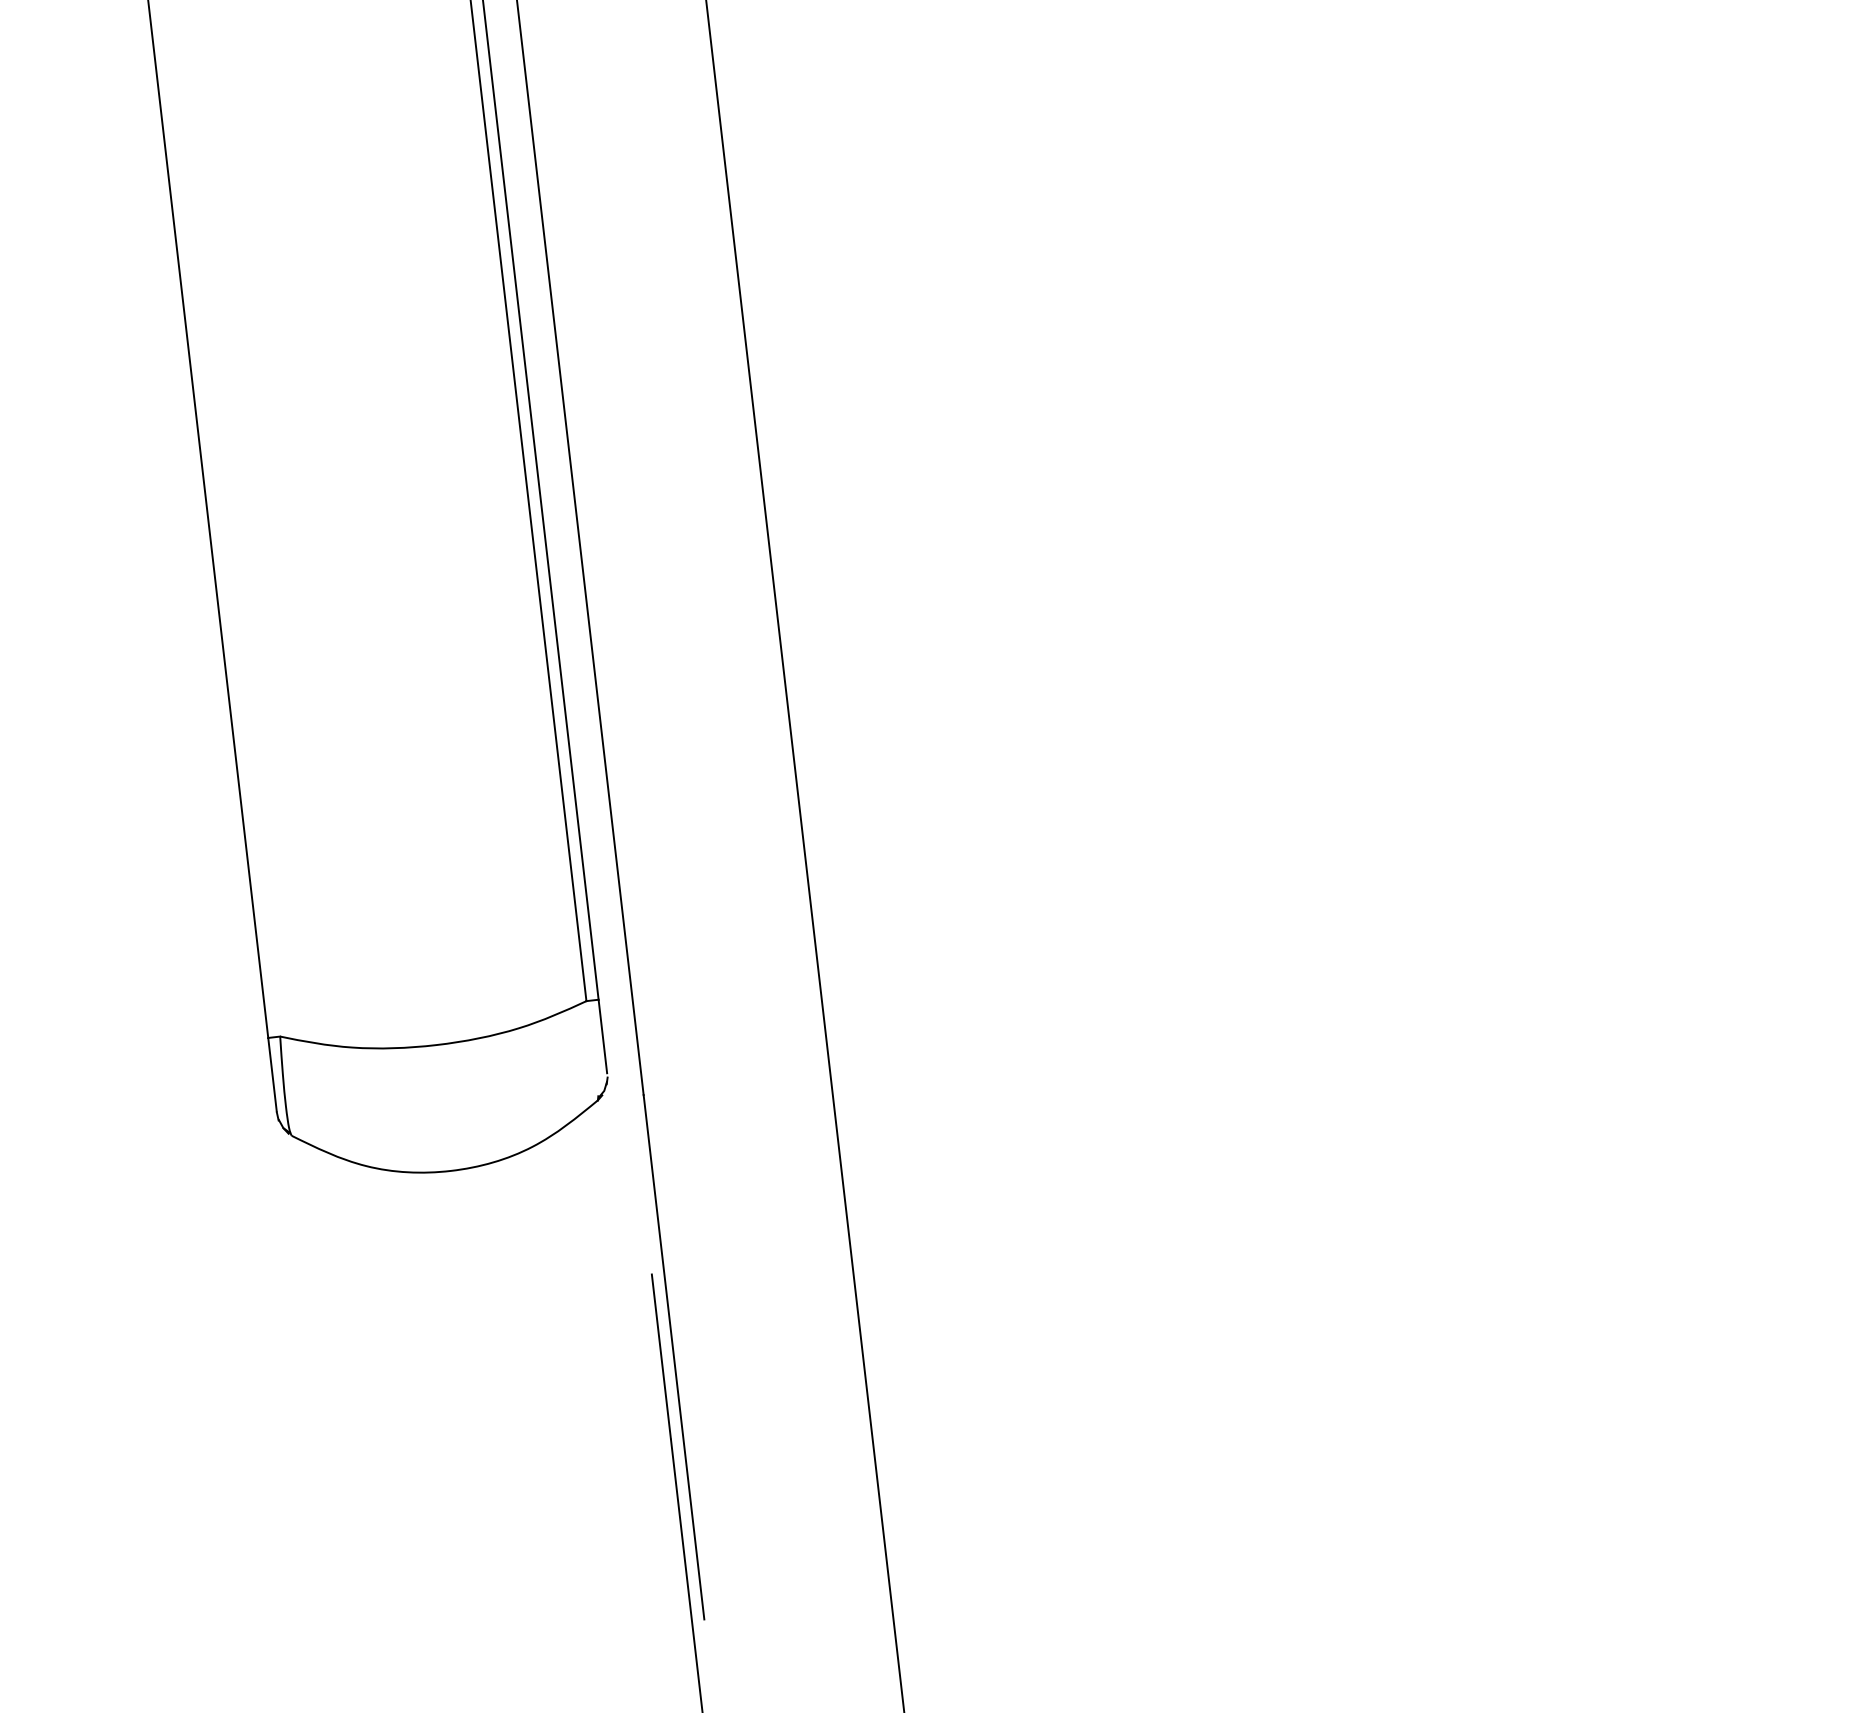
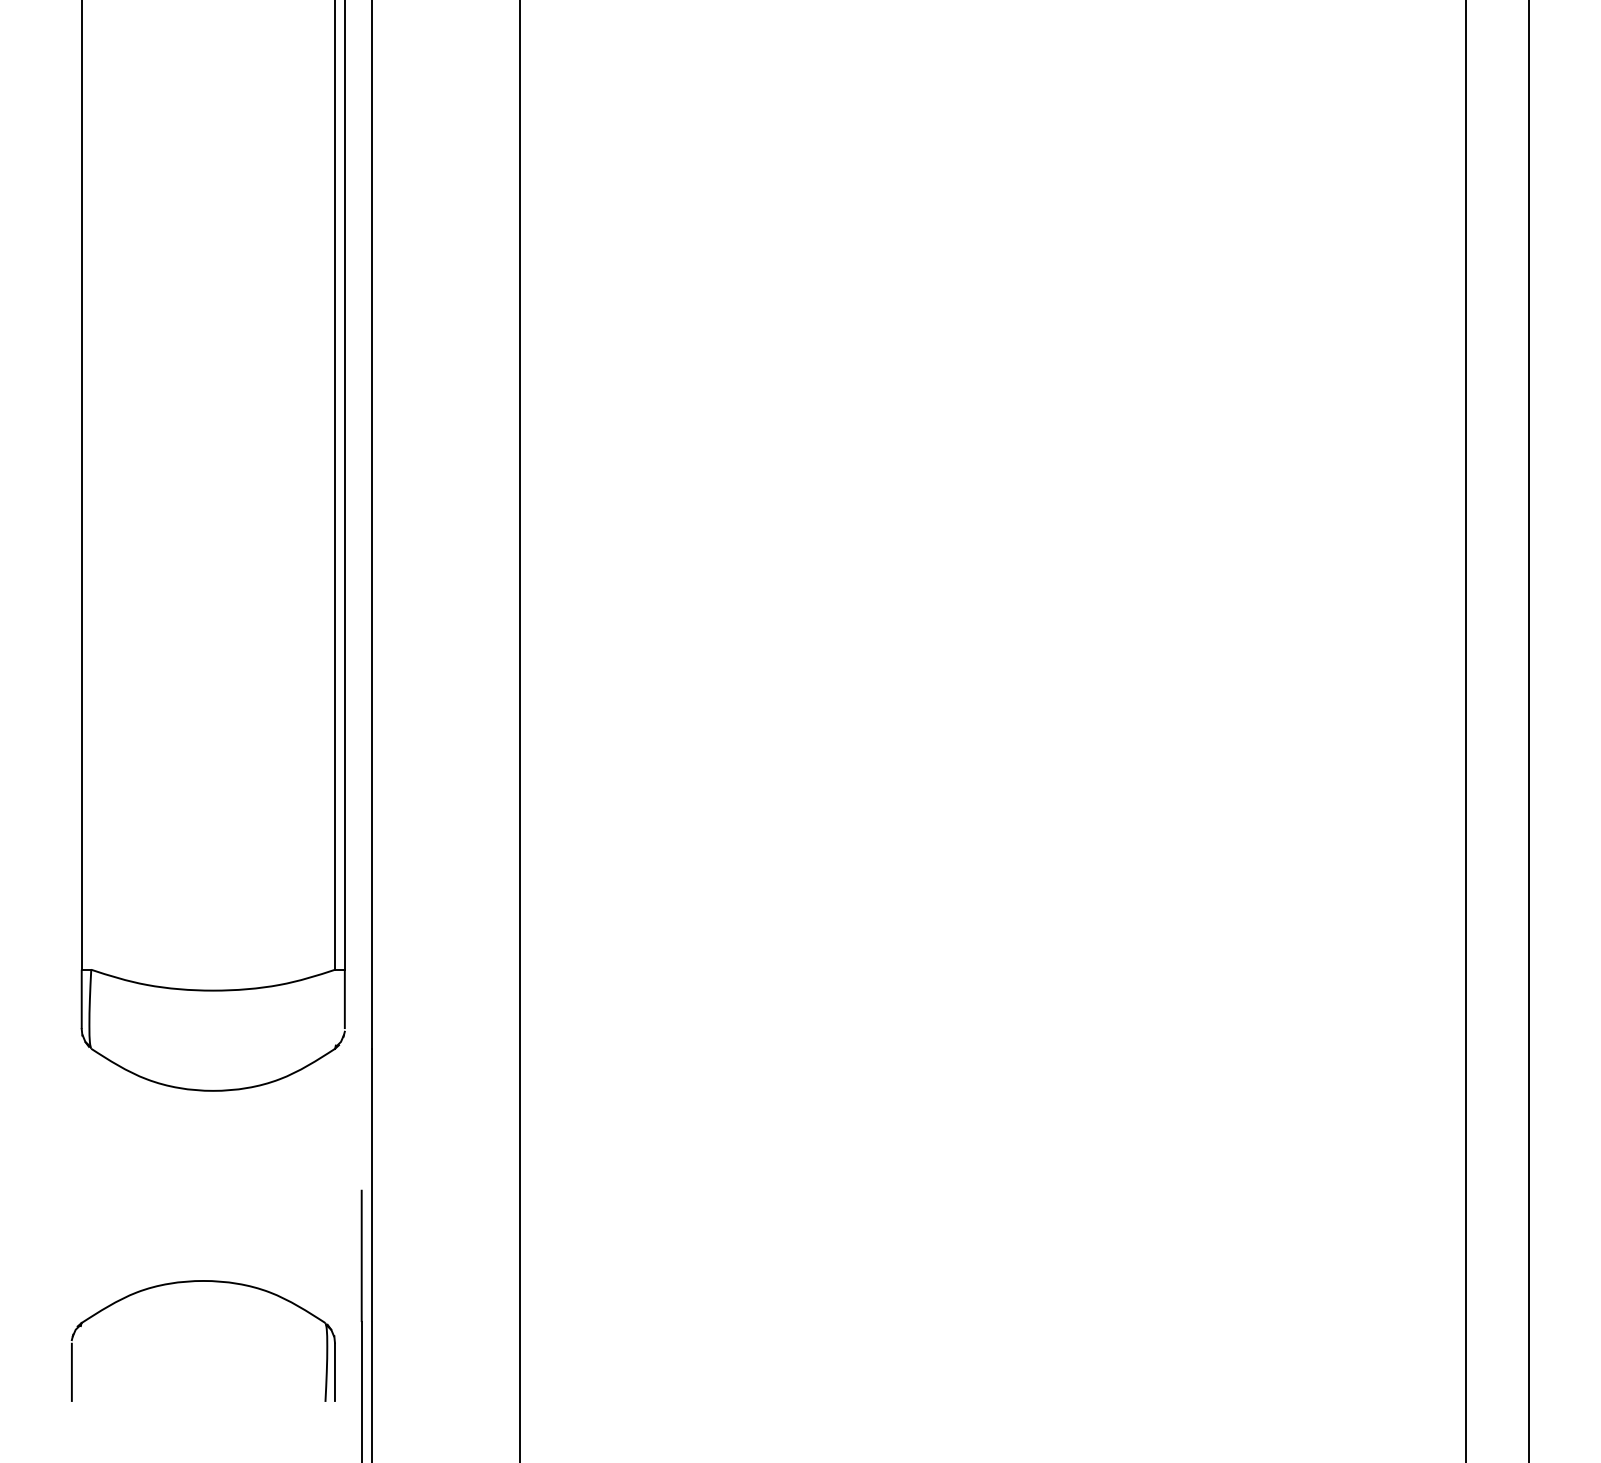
part: (454, 1414) -> (193, 1282), added

